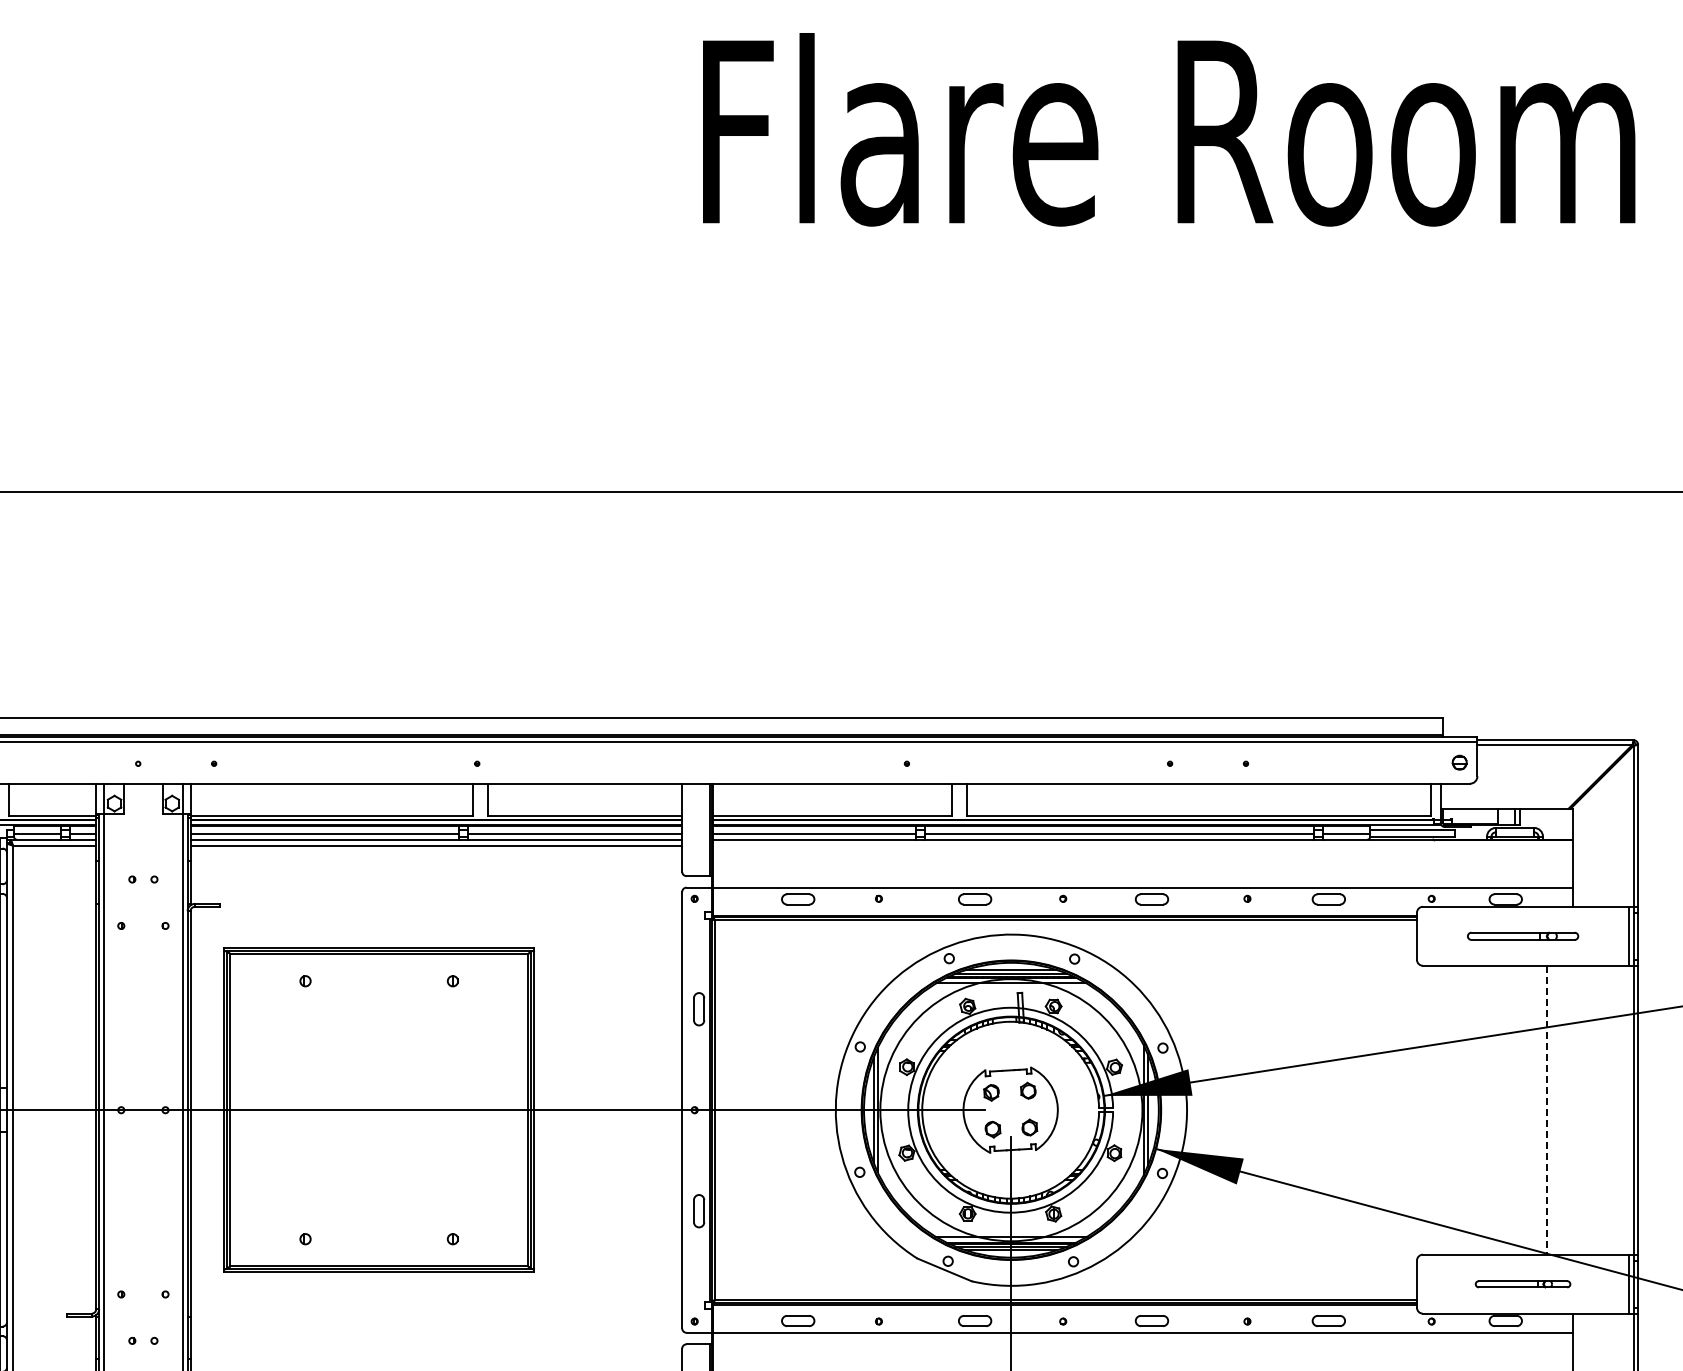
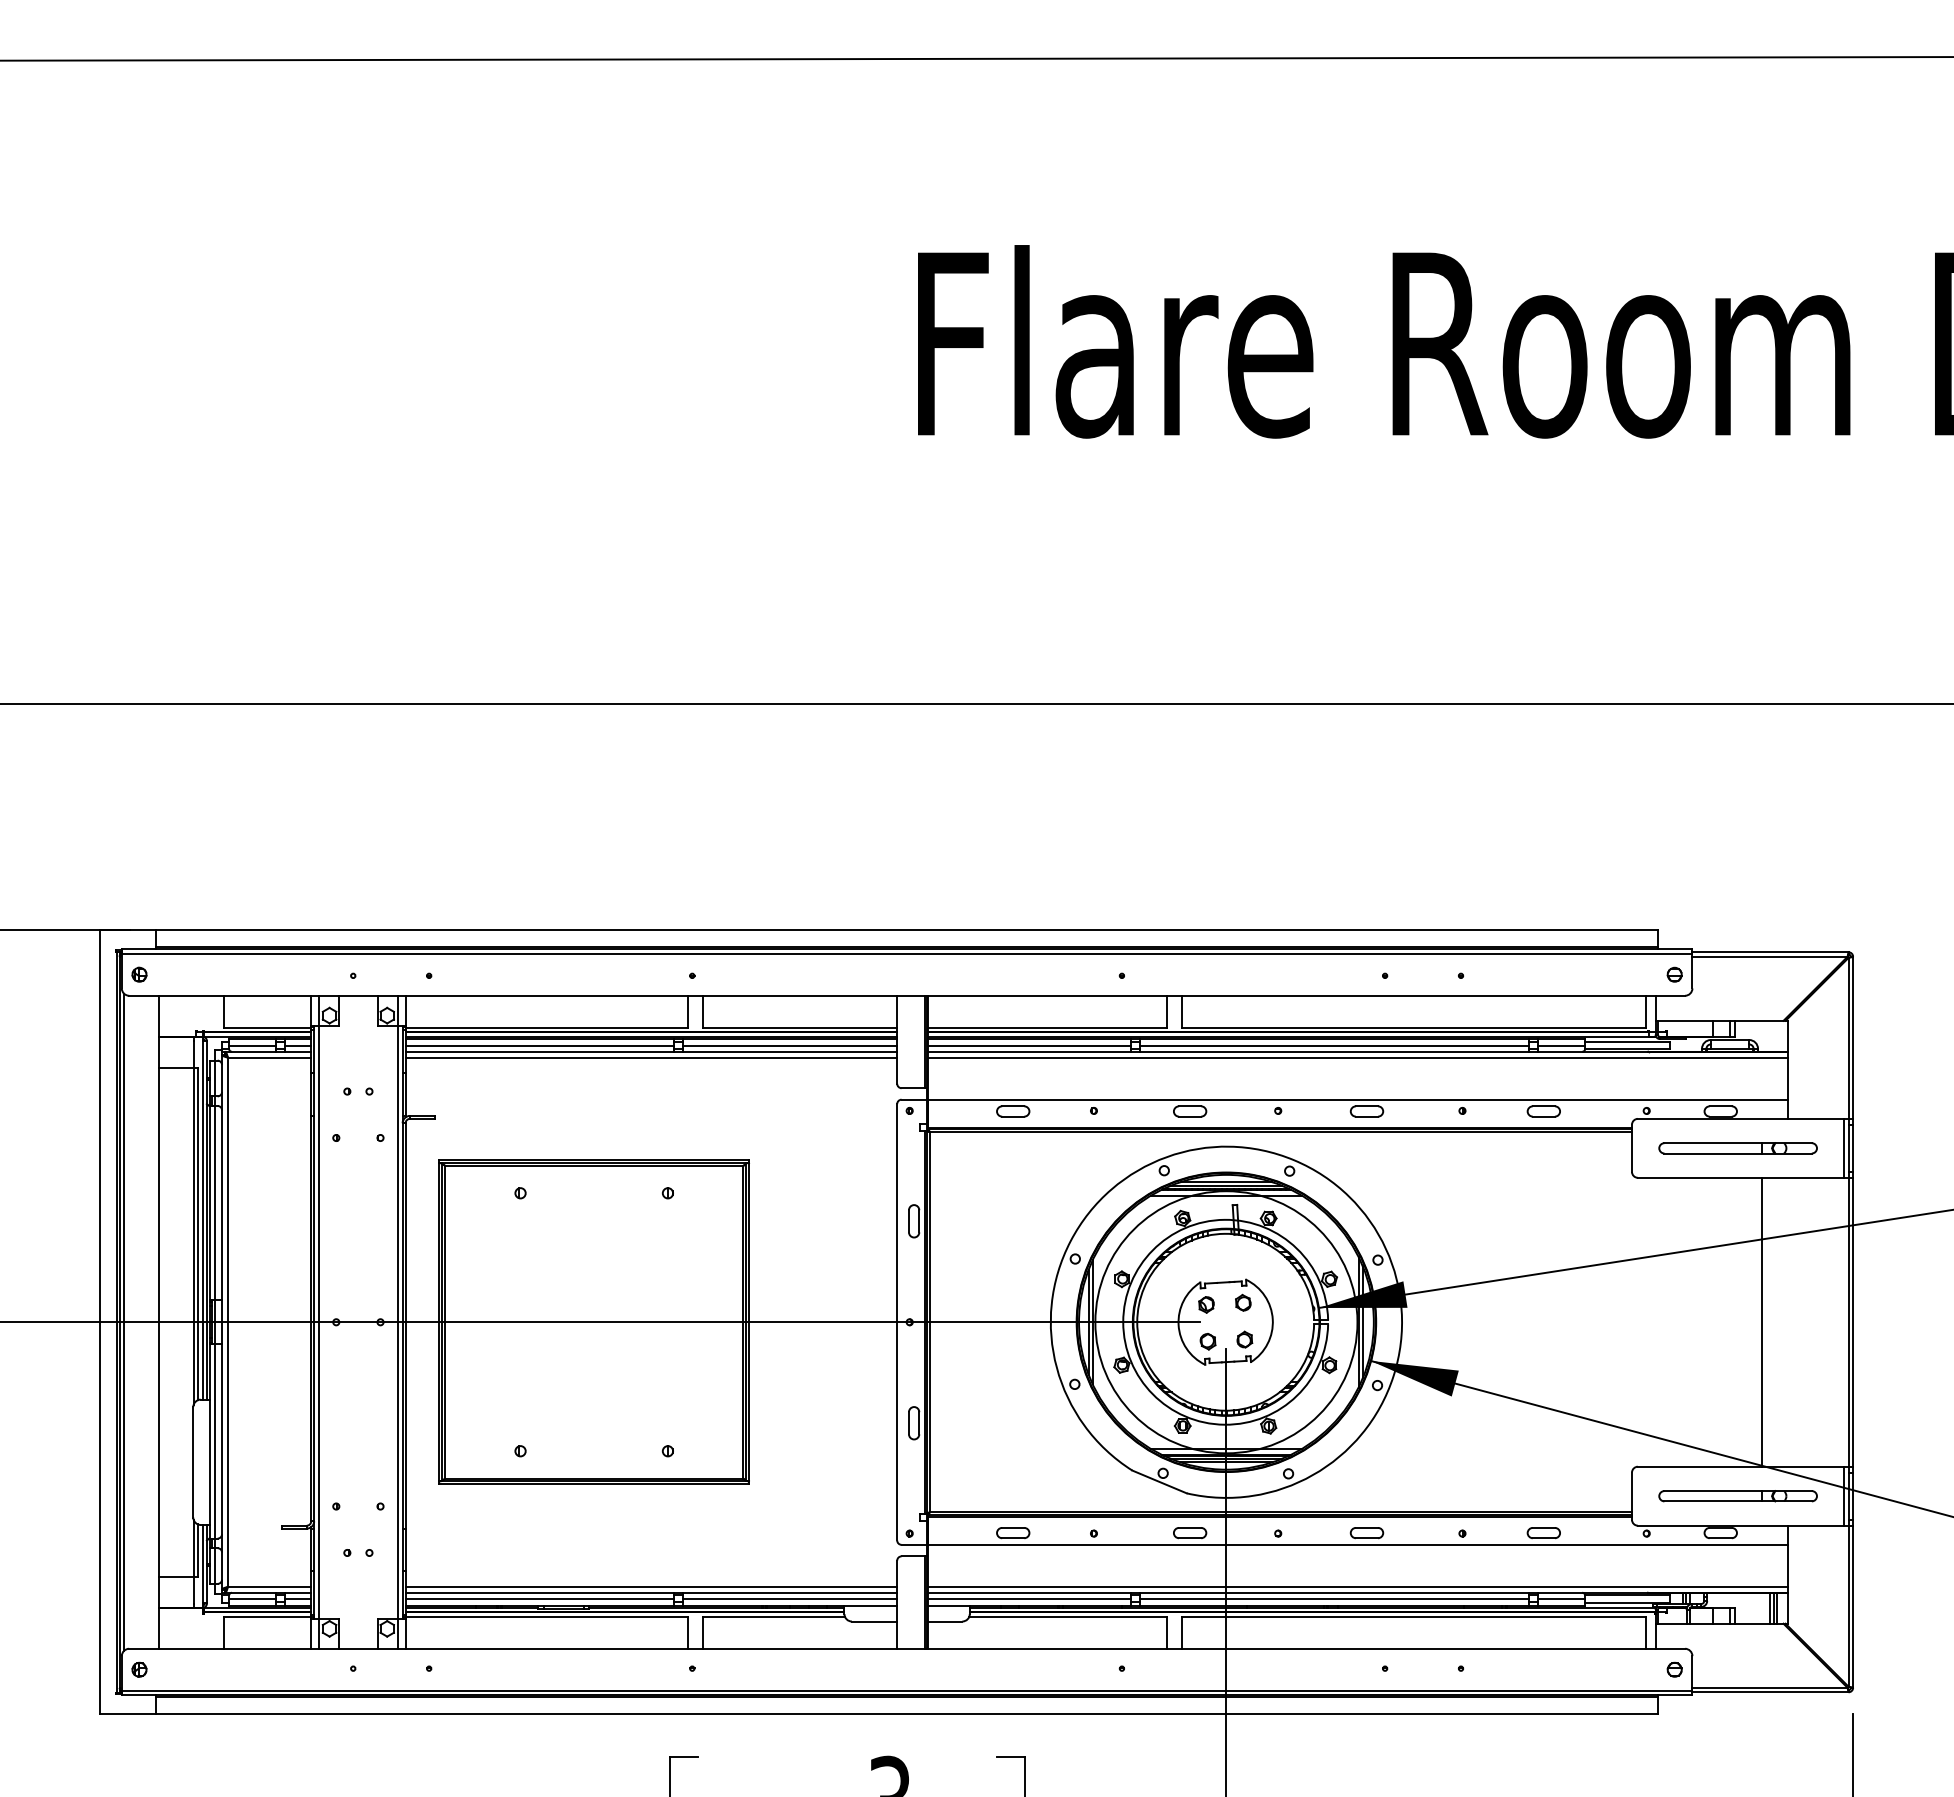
line: (1143, 845) -> (1358, 1057), added
part: (1522, 936) -> (1737, 1148), size x1.43
line: (1547, 1110) -> (1762, 1322), dashed -> solid
part: (1522, 1284) -> (1737, 1496), size x1.67

